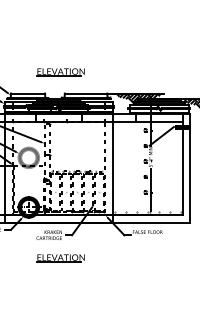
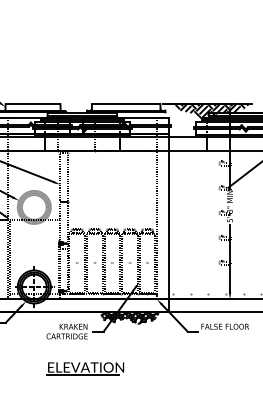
part: (60, 72) -> (85, 70), removed
hatch: (87, 226) -> (128, 317), added

